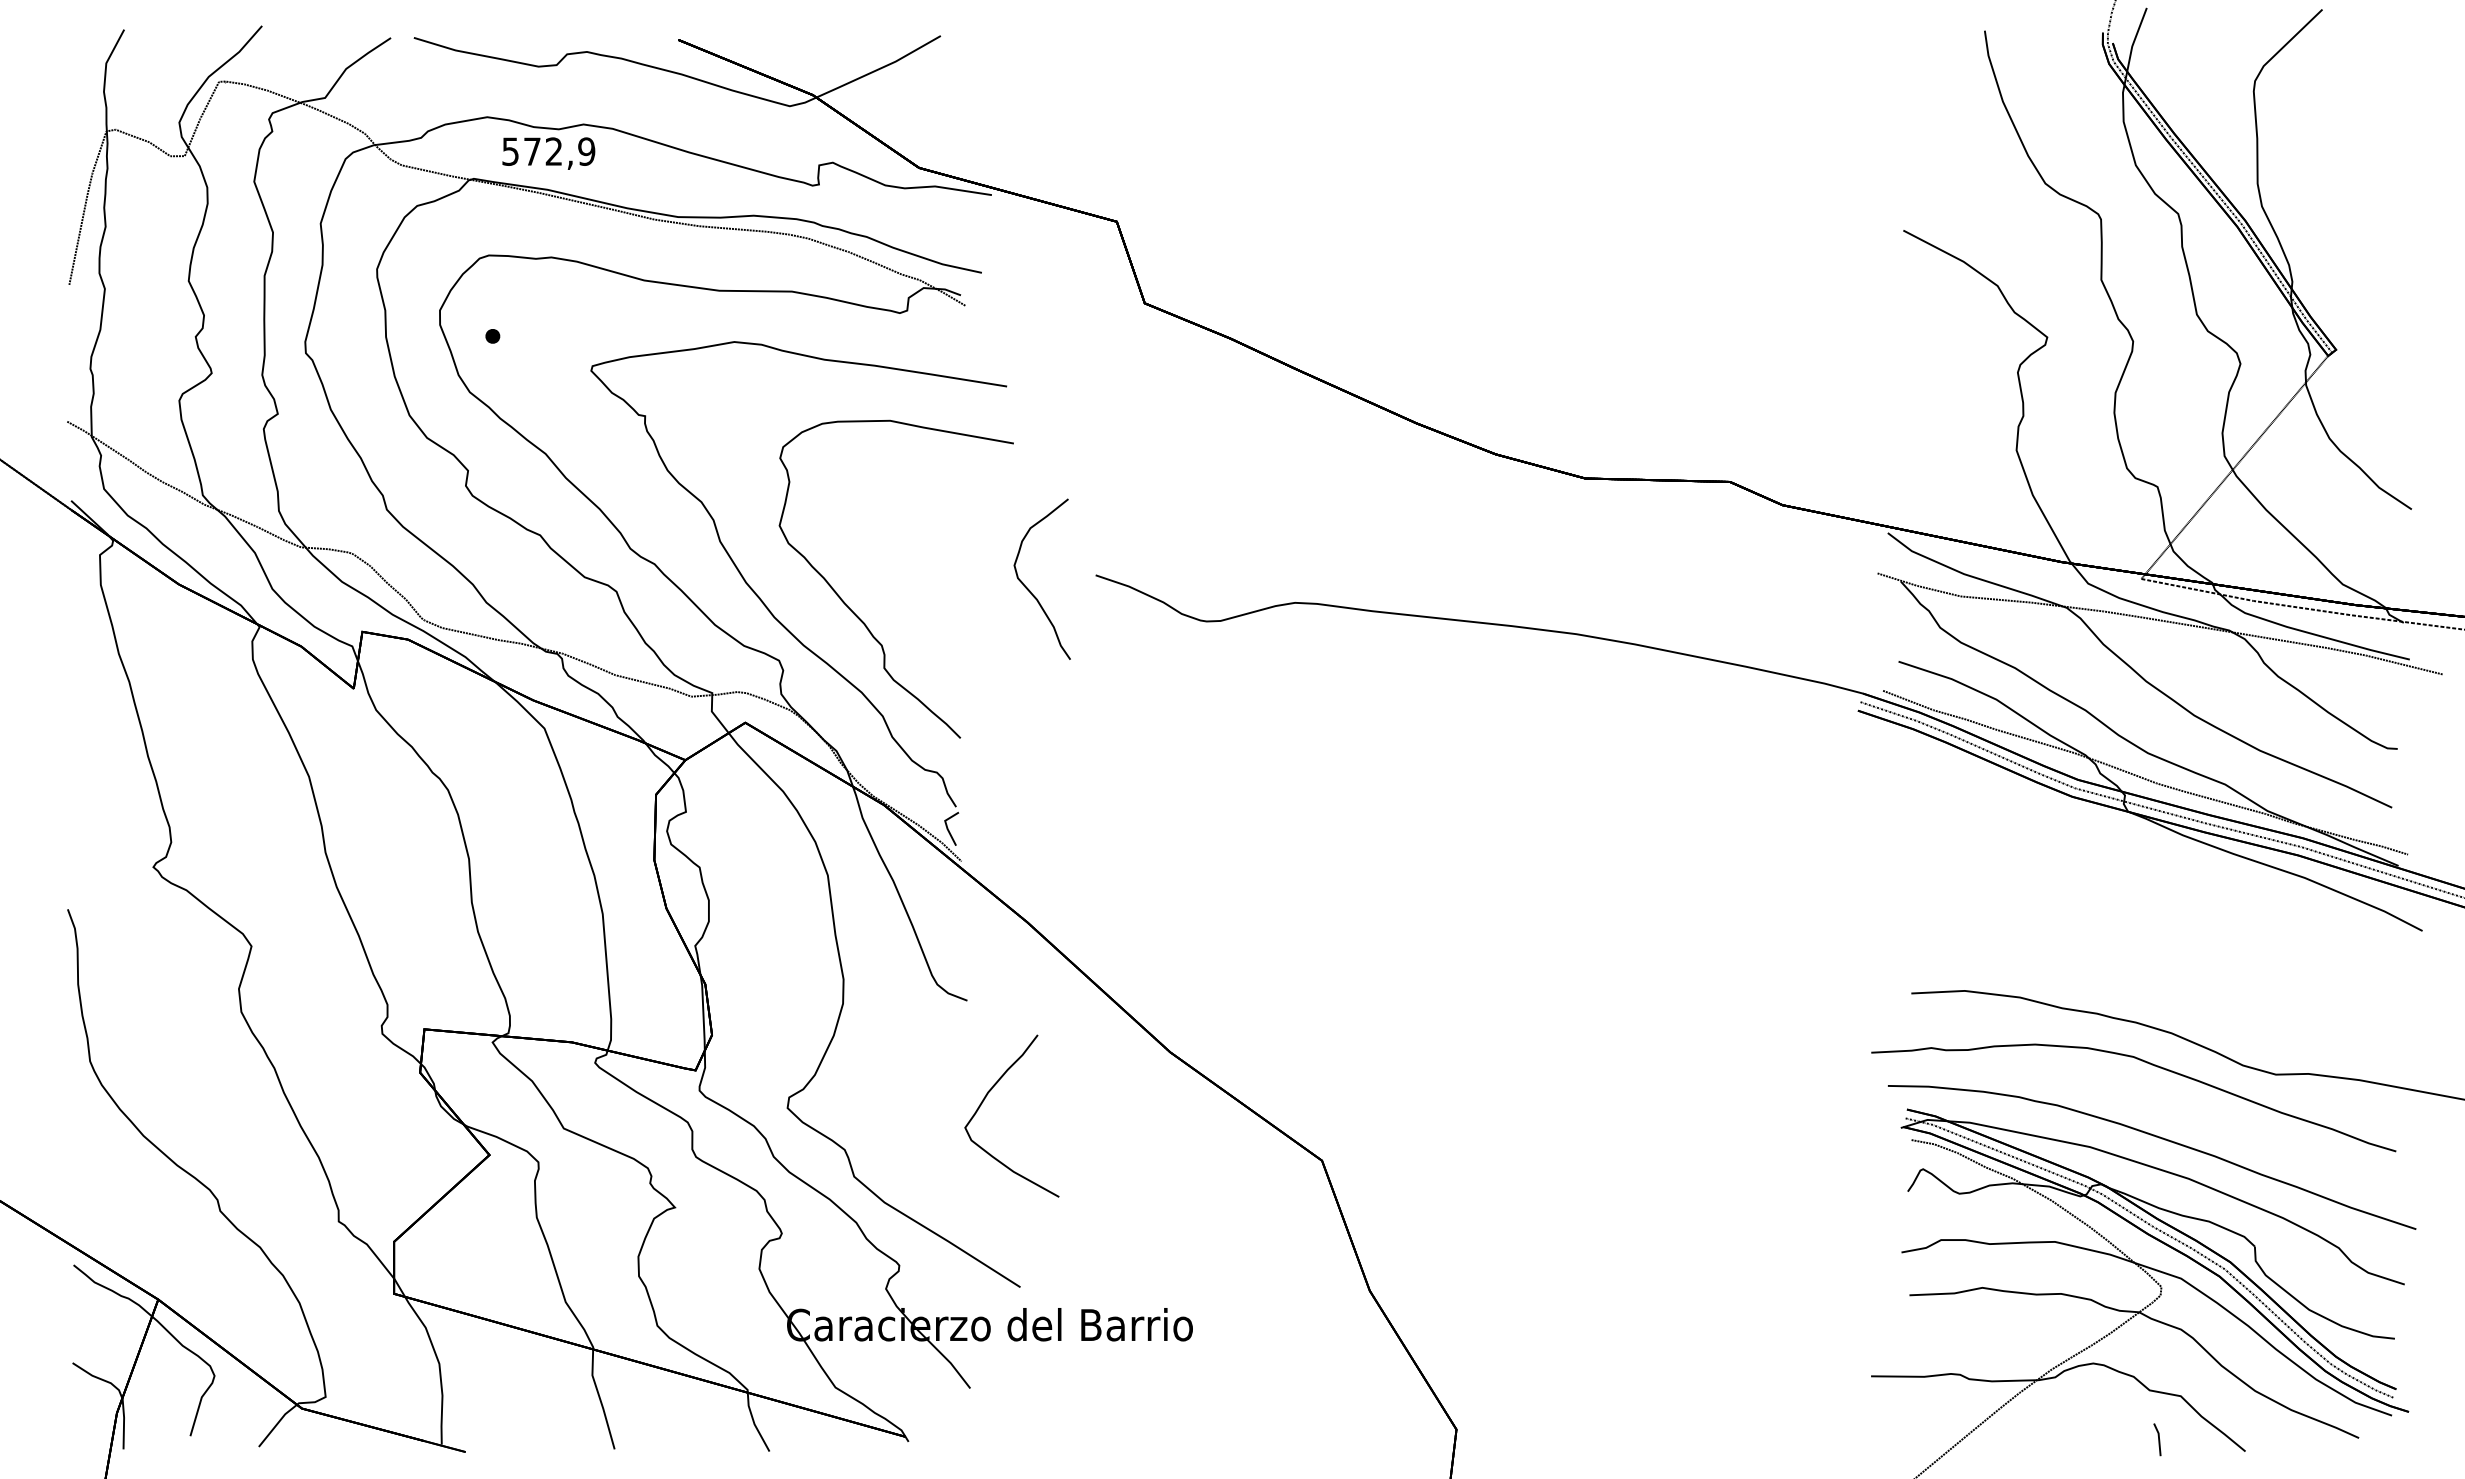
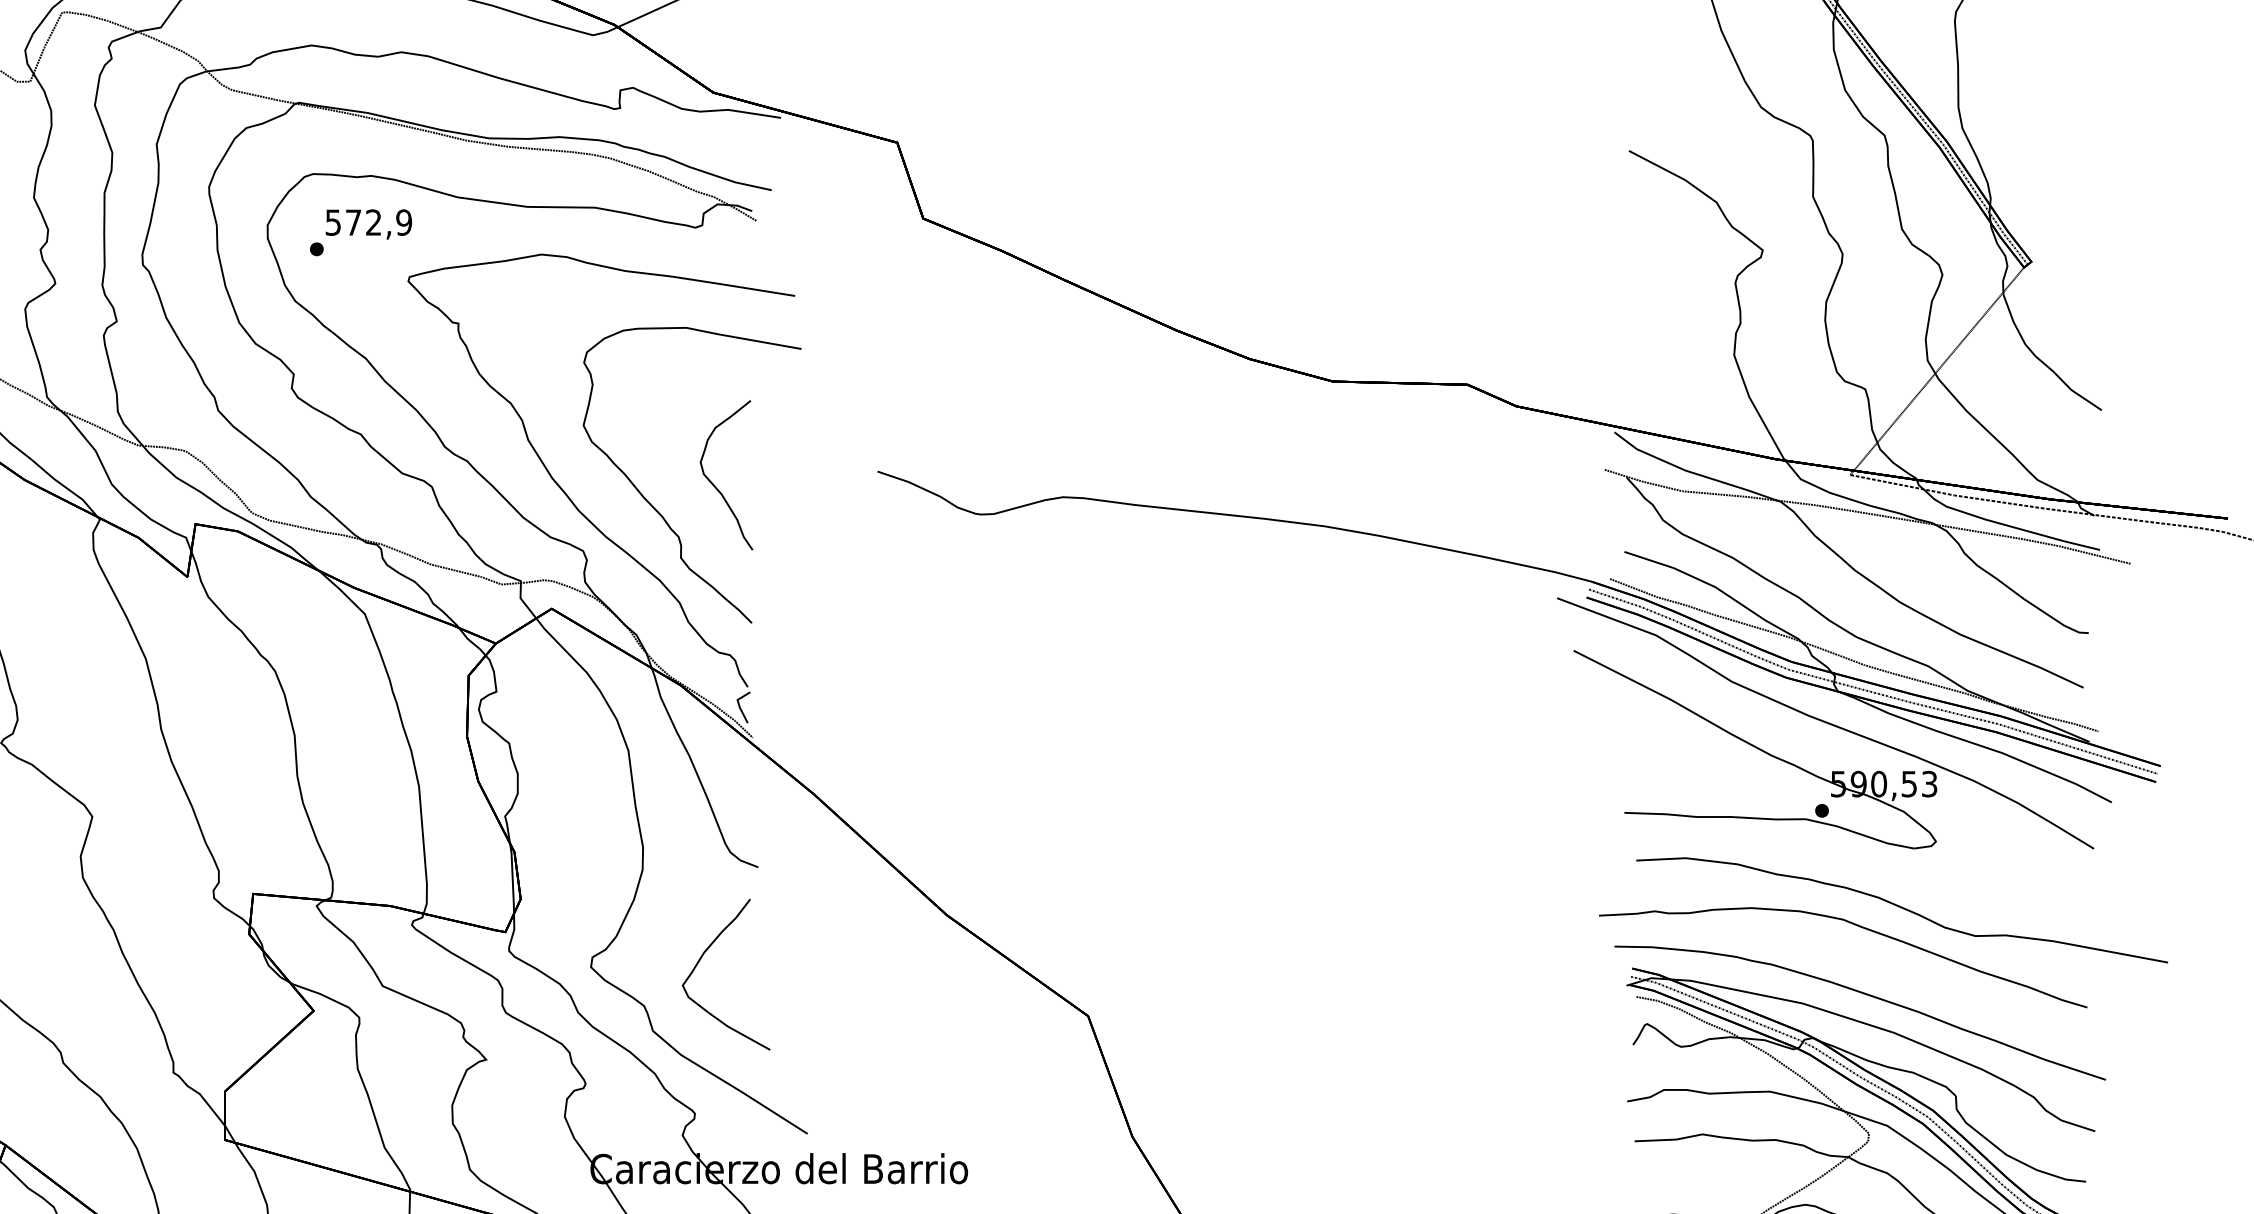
text: (548, 153) -> (368, 224), moved
curve: (1029, 589) -> (714, 484), moved
part: (2114, 845) -> (1825, 722), added
curve: (986, 1097) -> (702, 957), moved

